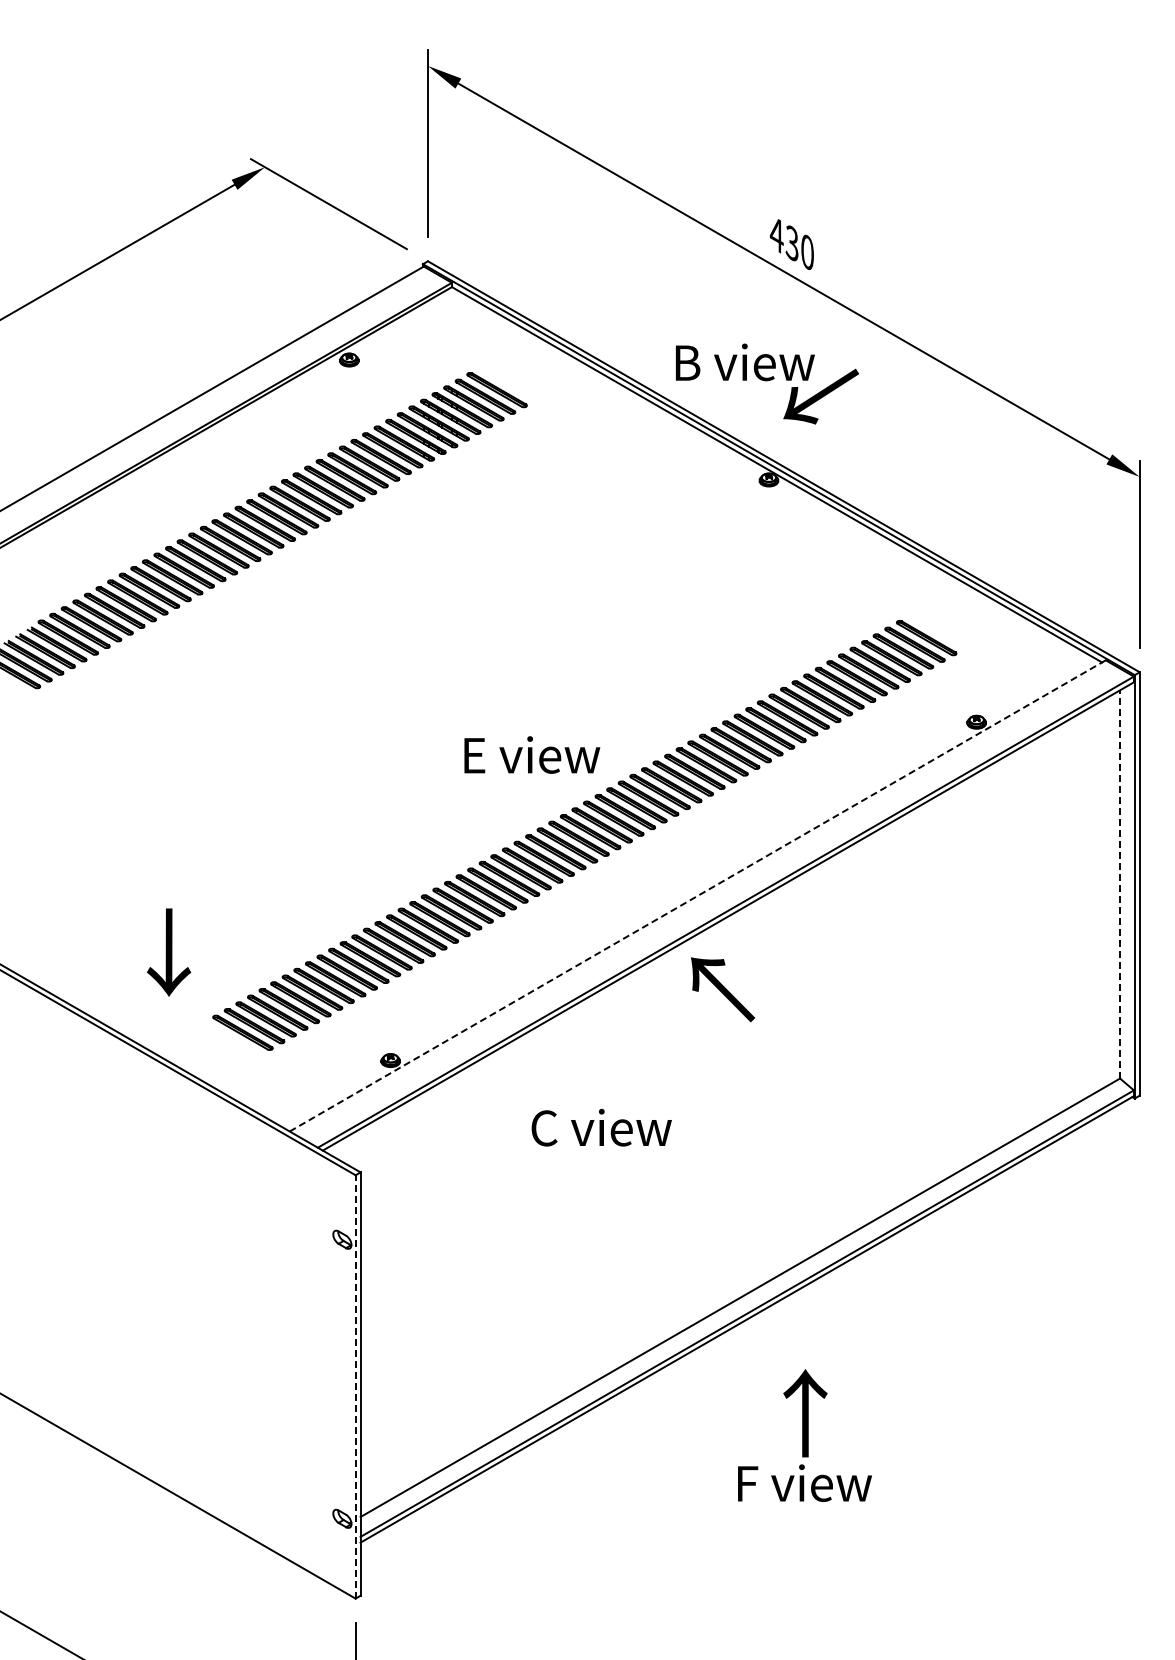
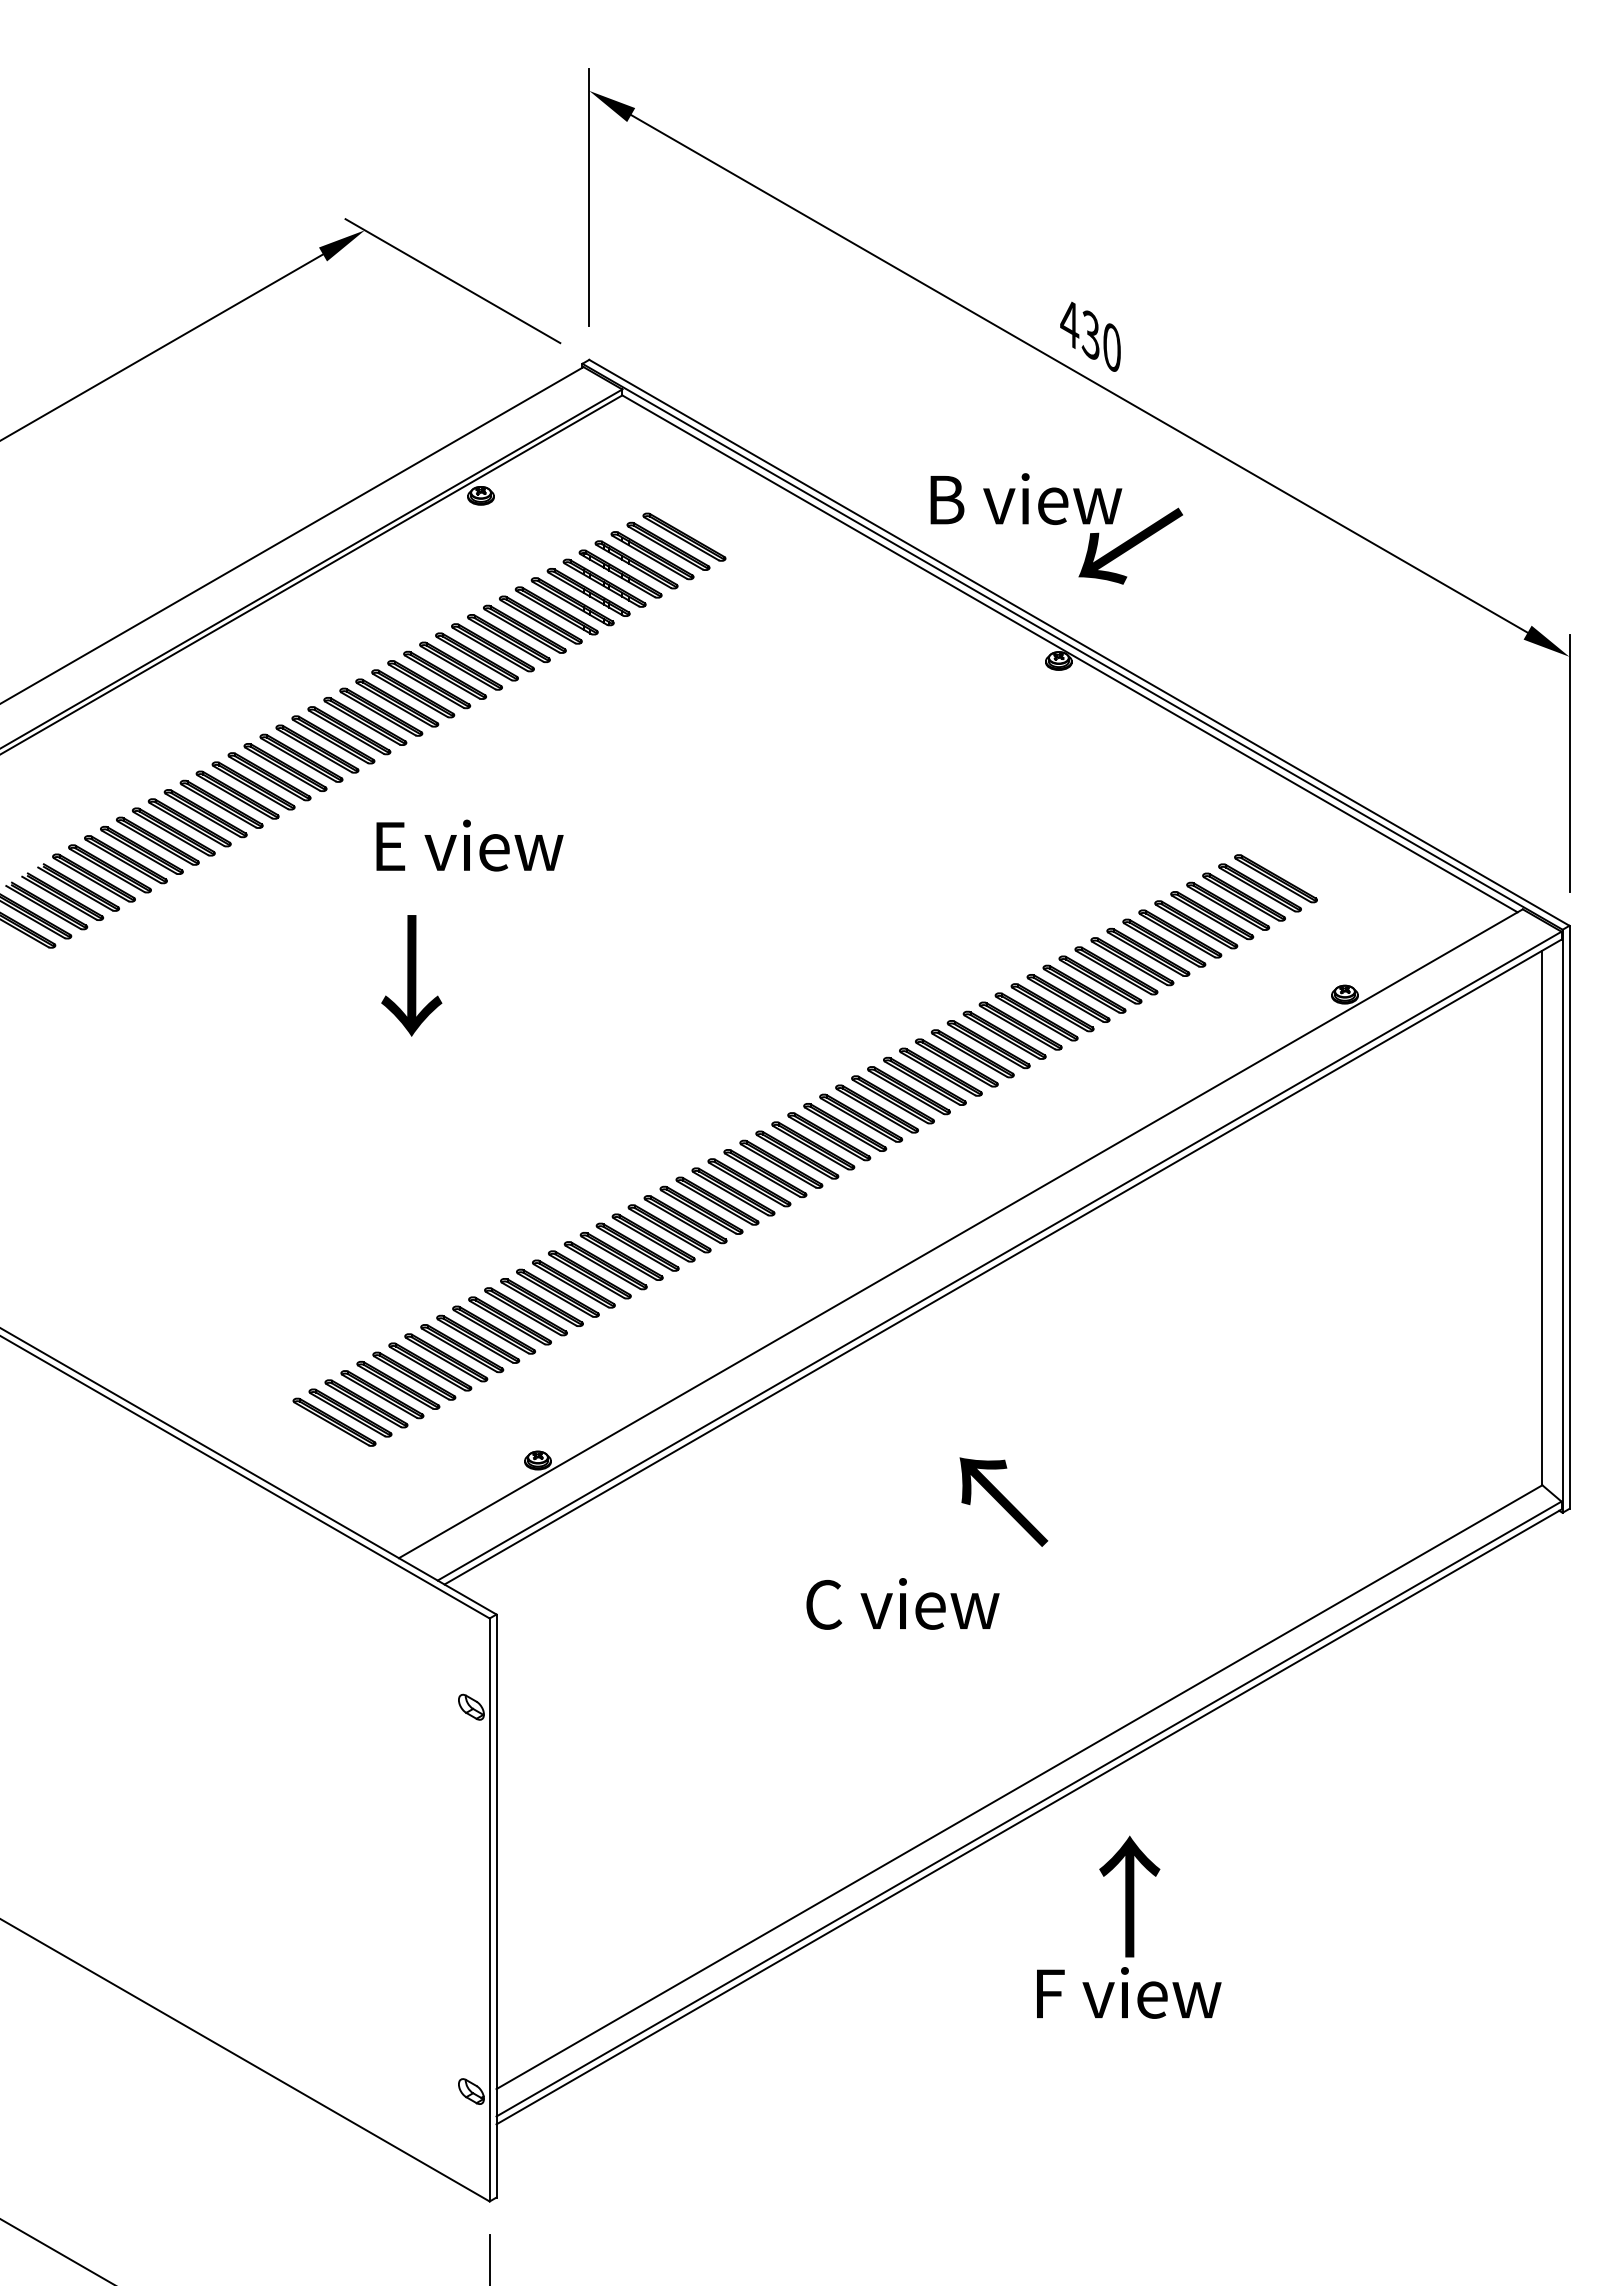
text: (532, 754) -> (470, 844), moved
line: (1119, 883) -> (1541, 1216), dashed -> solid
line: (698, 895) -> (961, 1233), dashed -> solid
text: (169, 952) -> (412, 975), moved
text: (722, 989) -> (1003, 1501), moved
text: (601, 1127) -> (902, 1603), moved
line: (355, 1386) -> (489, 1909), dashed -> solid
text: (804, 1435) -> (1128, 1927), moved

